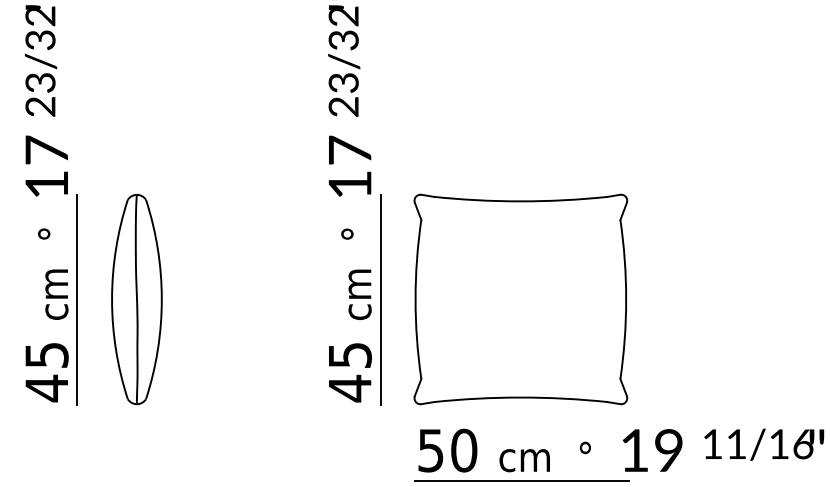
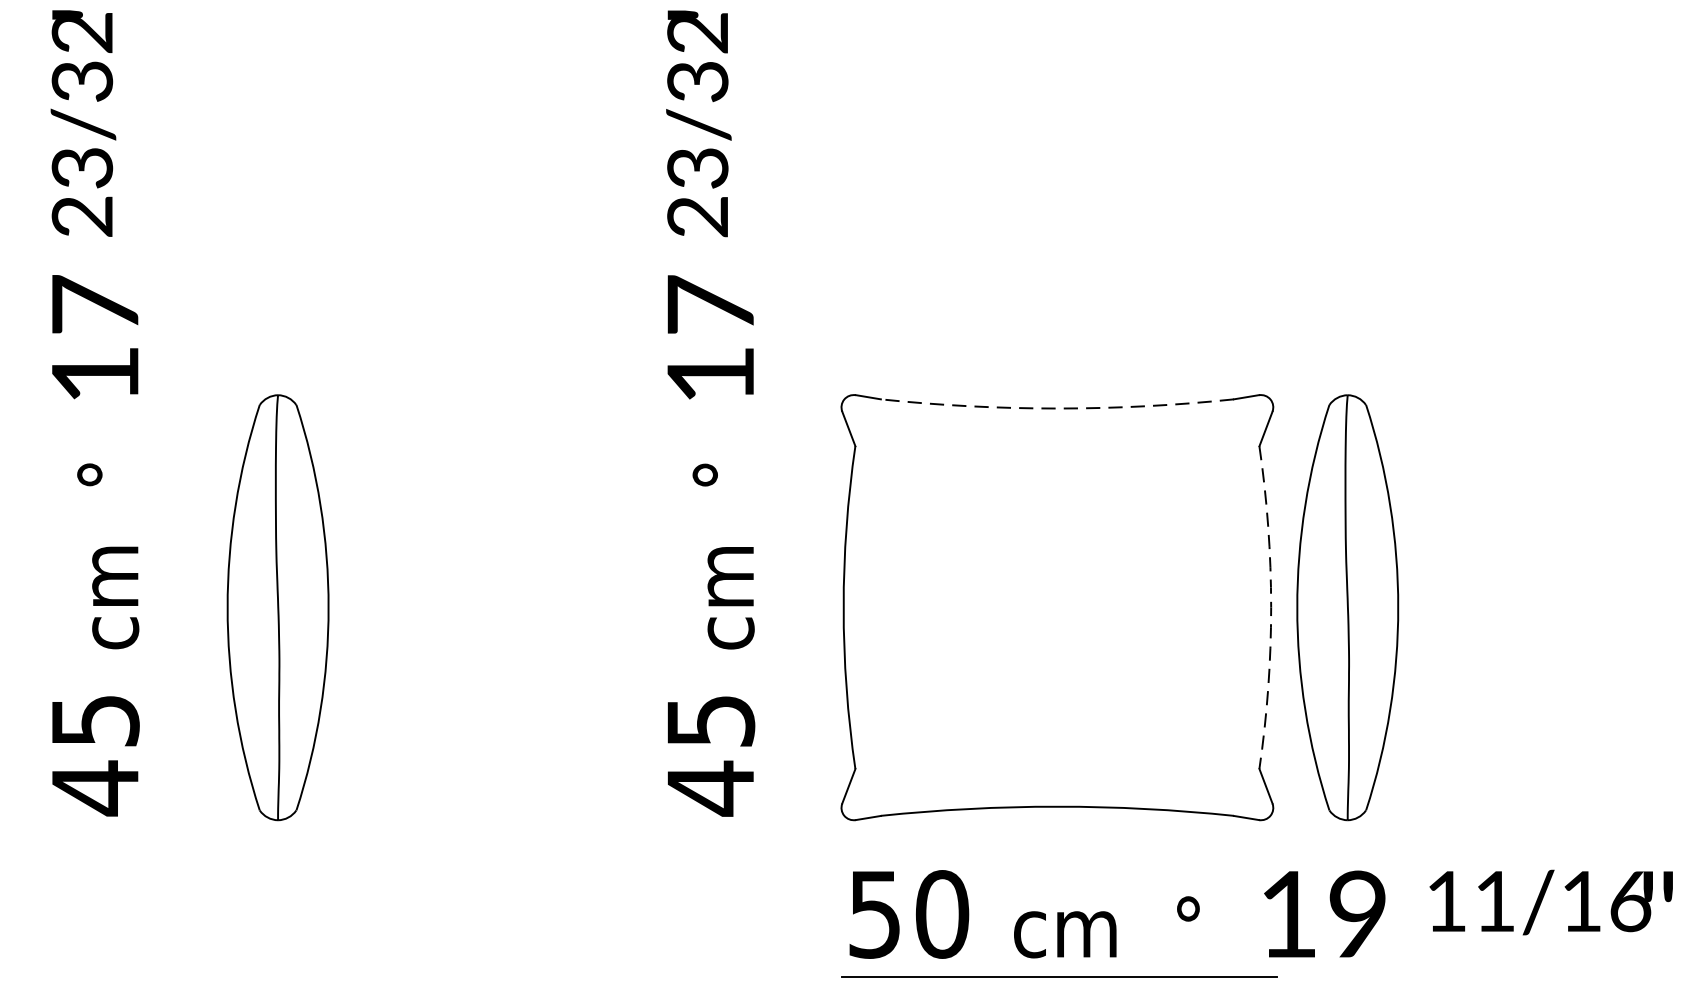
arc: (520, 201) -> (1056, 408), solid -> dashed
line: (76, 299) -> (155, 607), removed
arc: (626, 299) -> (1271, 607), solid -> dashed
part: (663, 299) -> (1346, 607), added
line: (380, 300) -> (772, 609), removed

